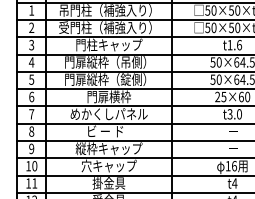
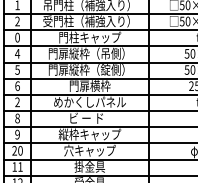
text: (31, 45) -> (17, 37), 3 -> 0
text: (31, 114) -> (17, 102), 7 -> 2
text: (28, 165) -> (14, 150), 10 -> 20

